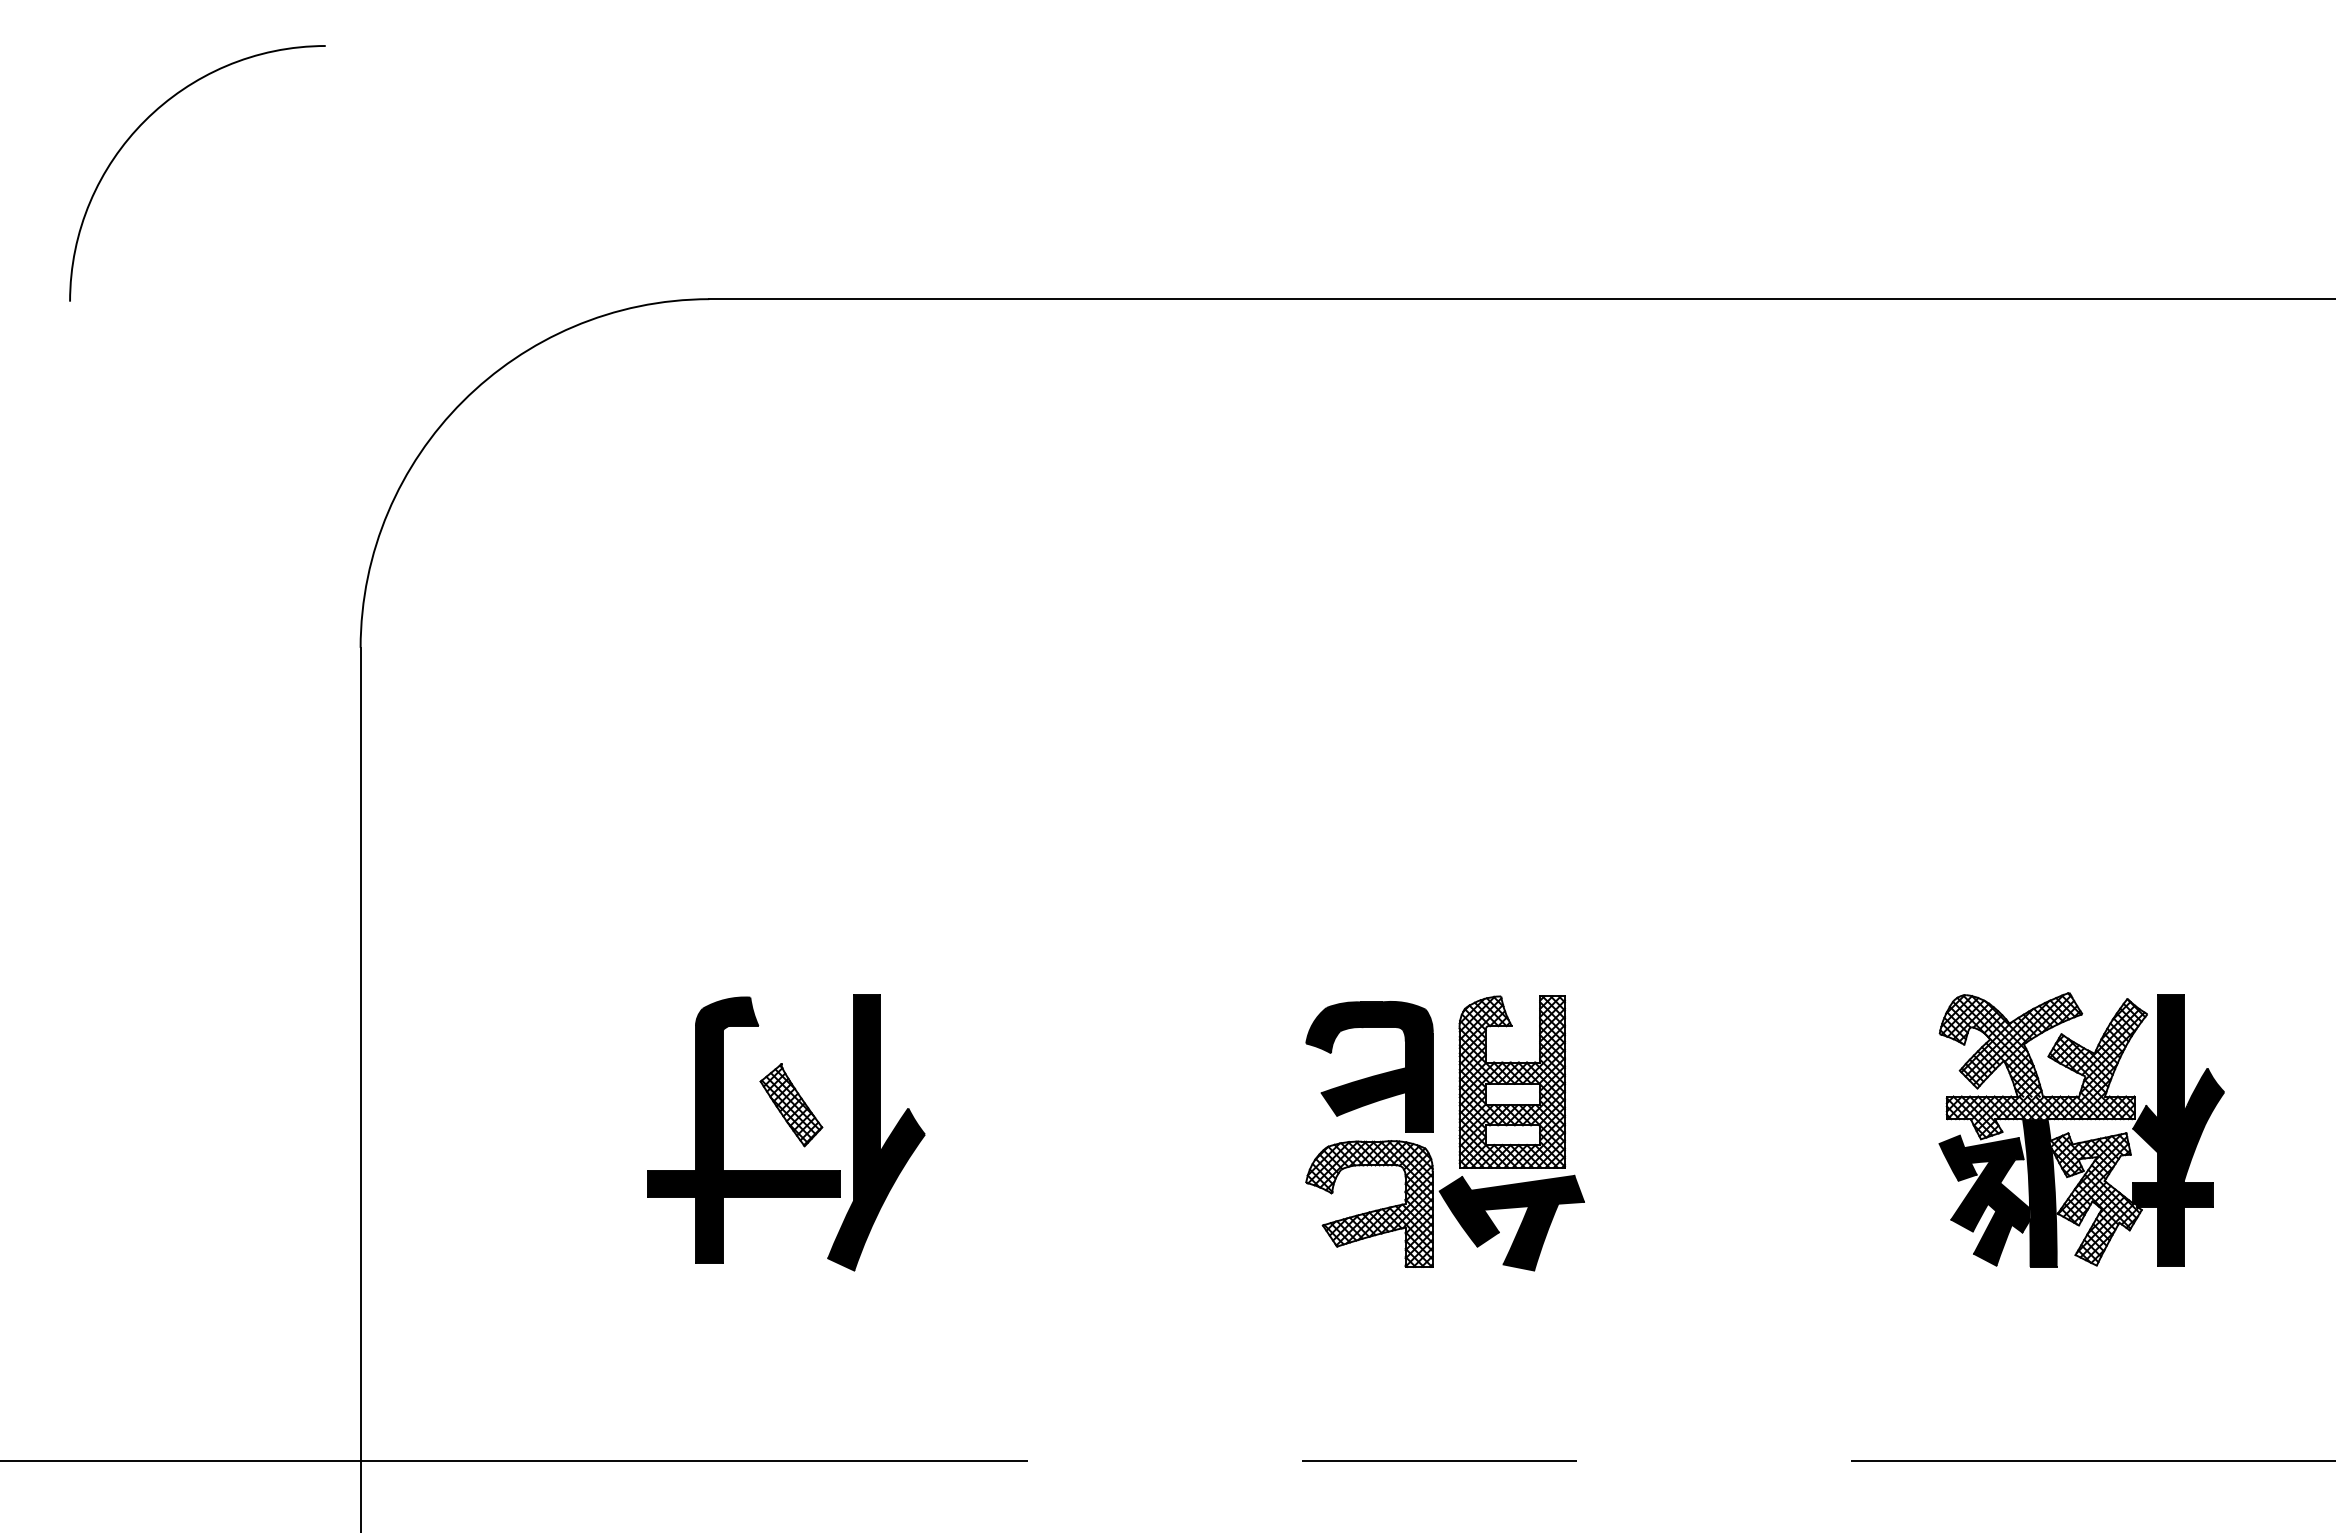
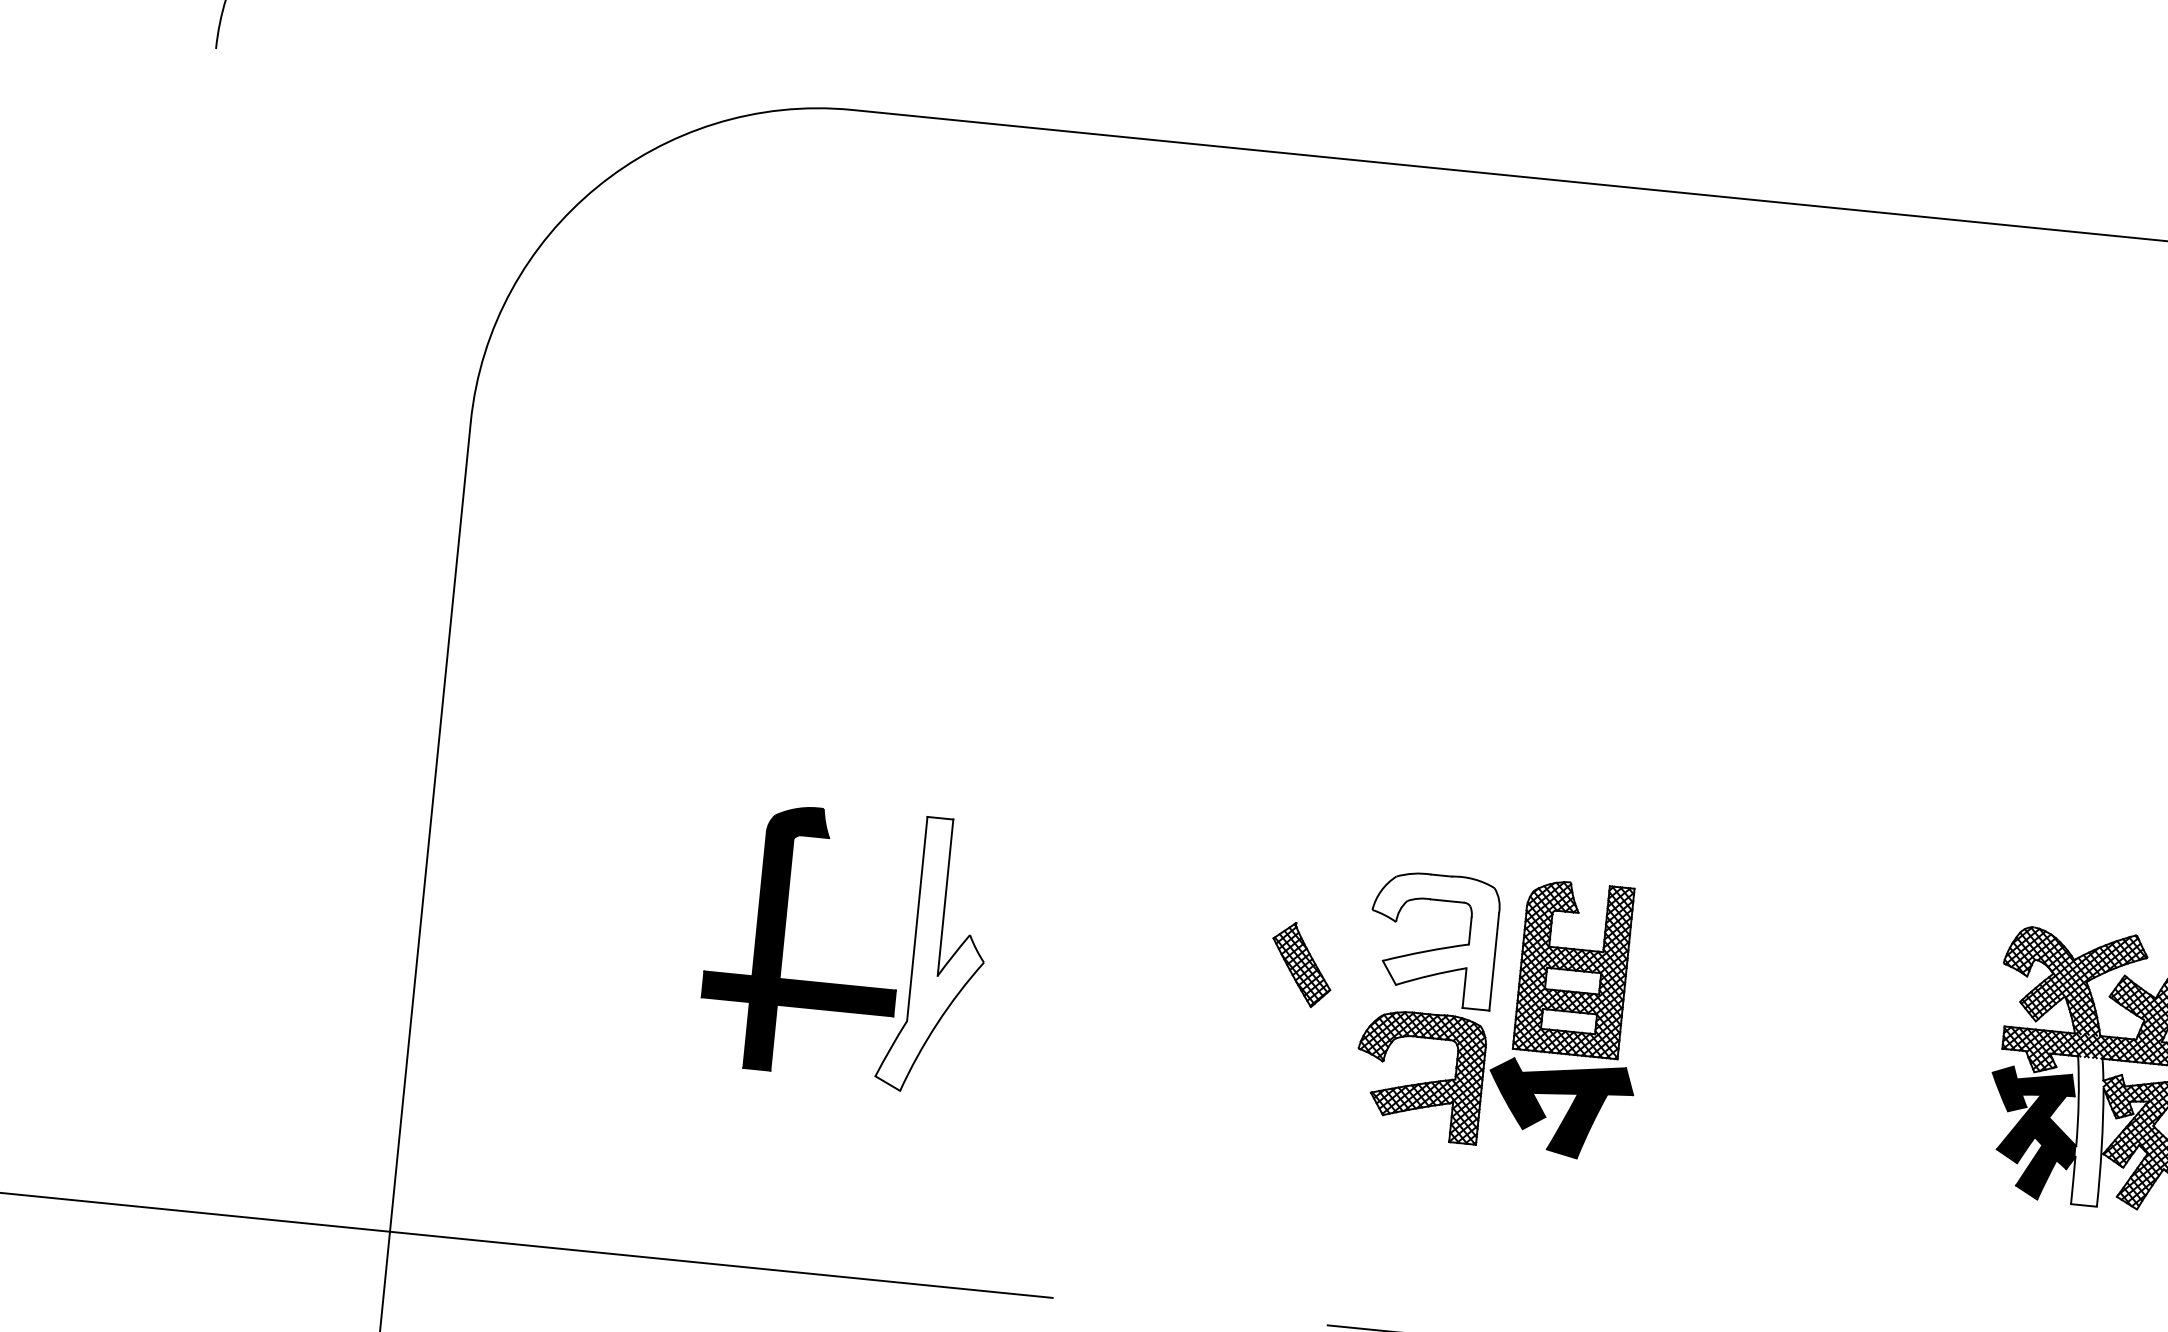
fill: (1369, 1066) -> (1433, 939), removed
part: (791, 1105) -> (1301, 965), moved
fill: (876, 1132) -> (935, 955), removed
fill: (2039, 1192) -> (2087, 1131), removed

